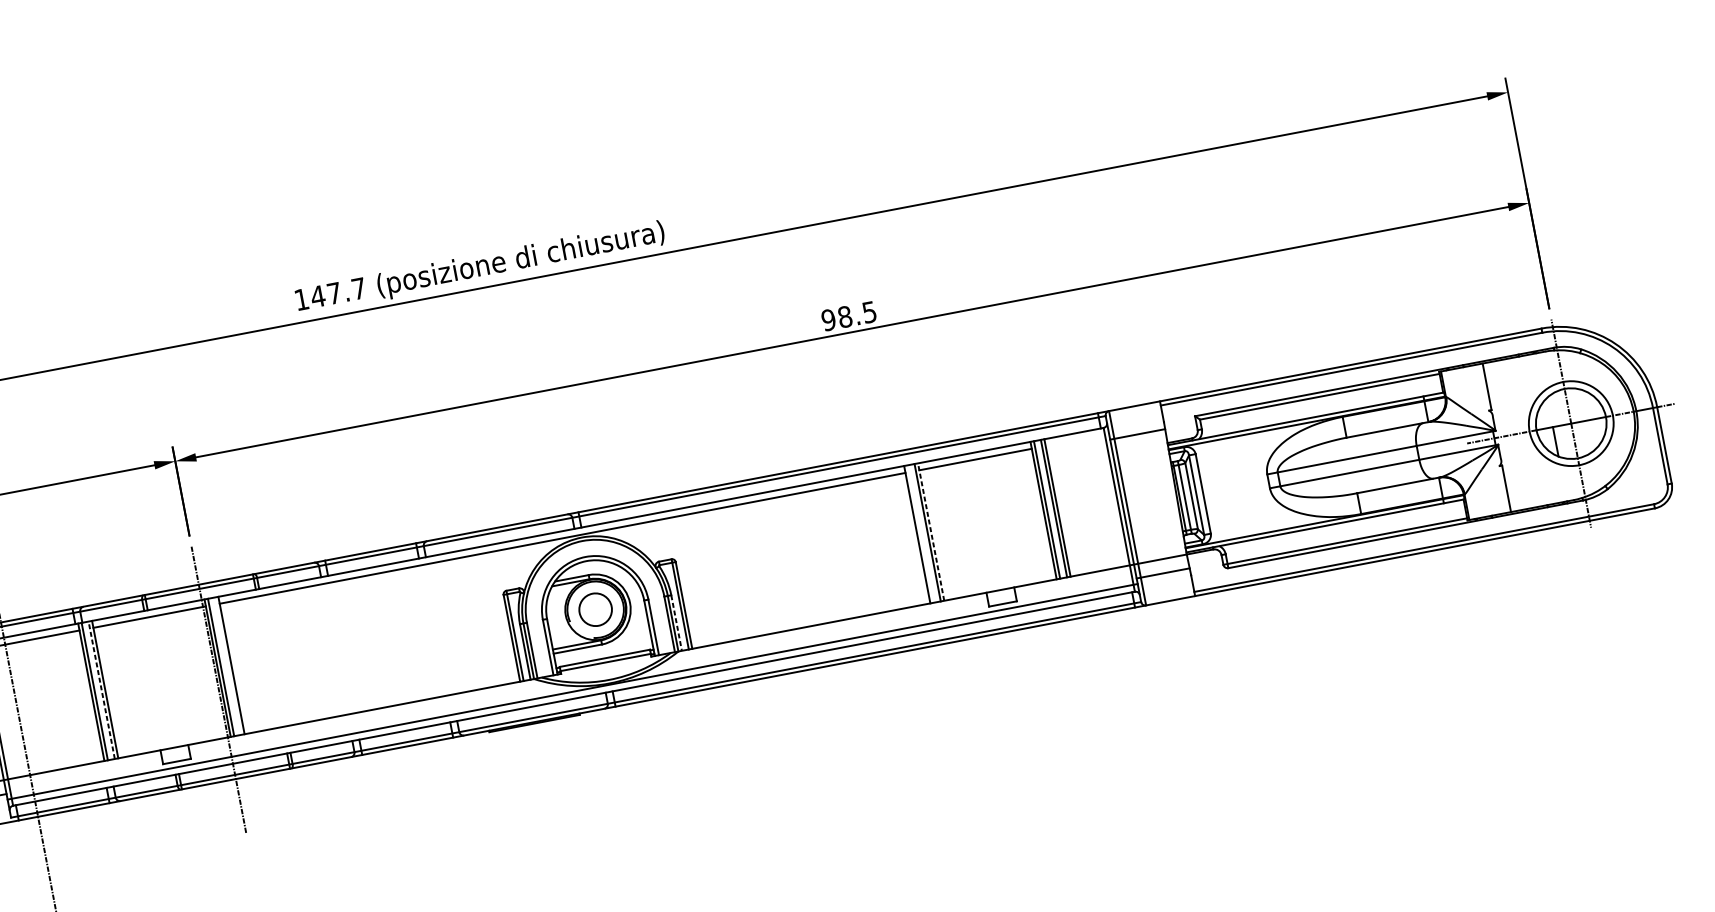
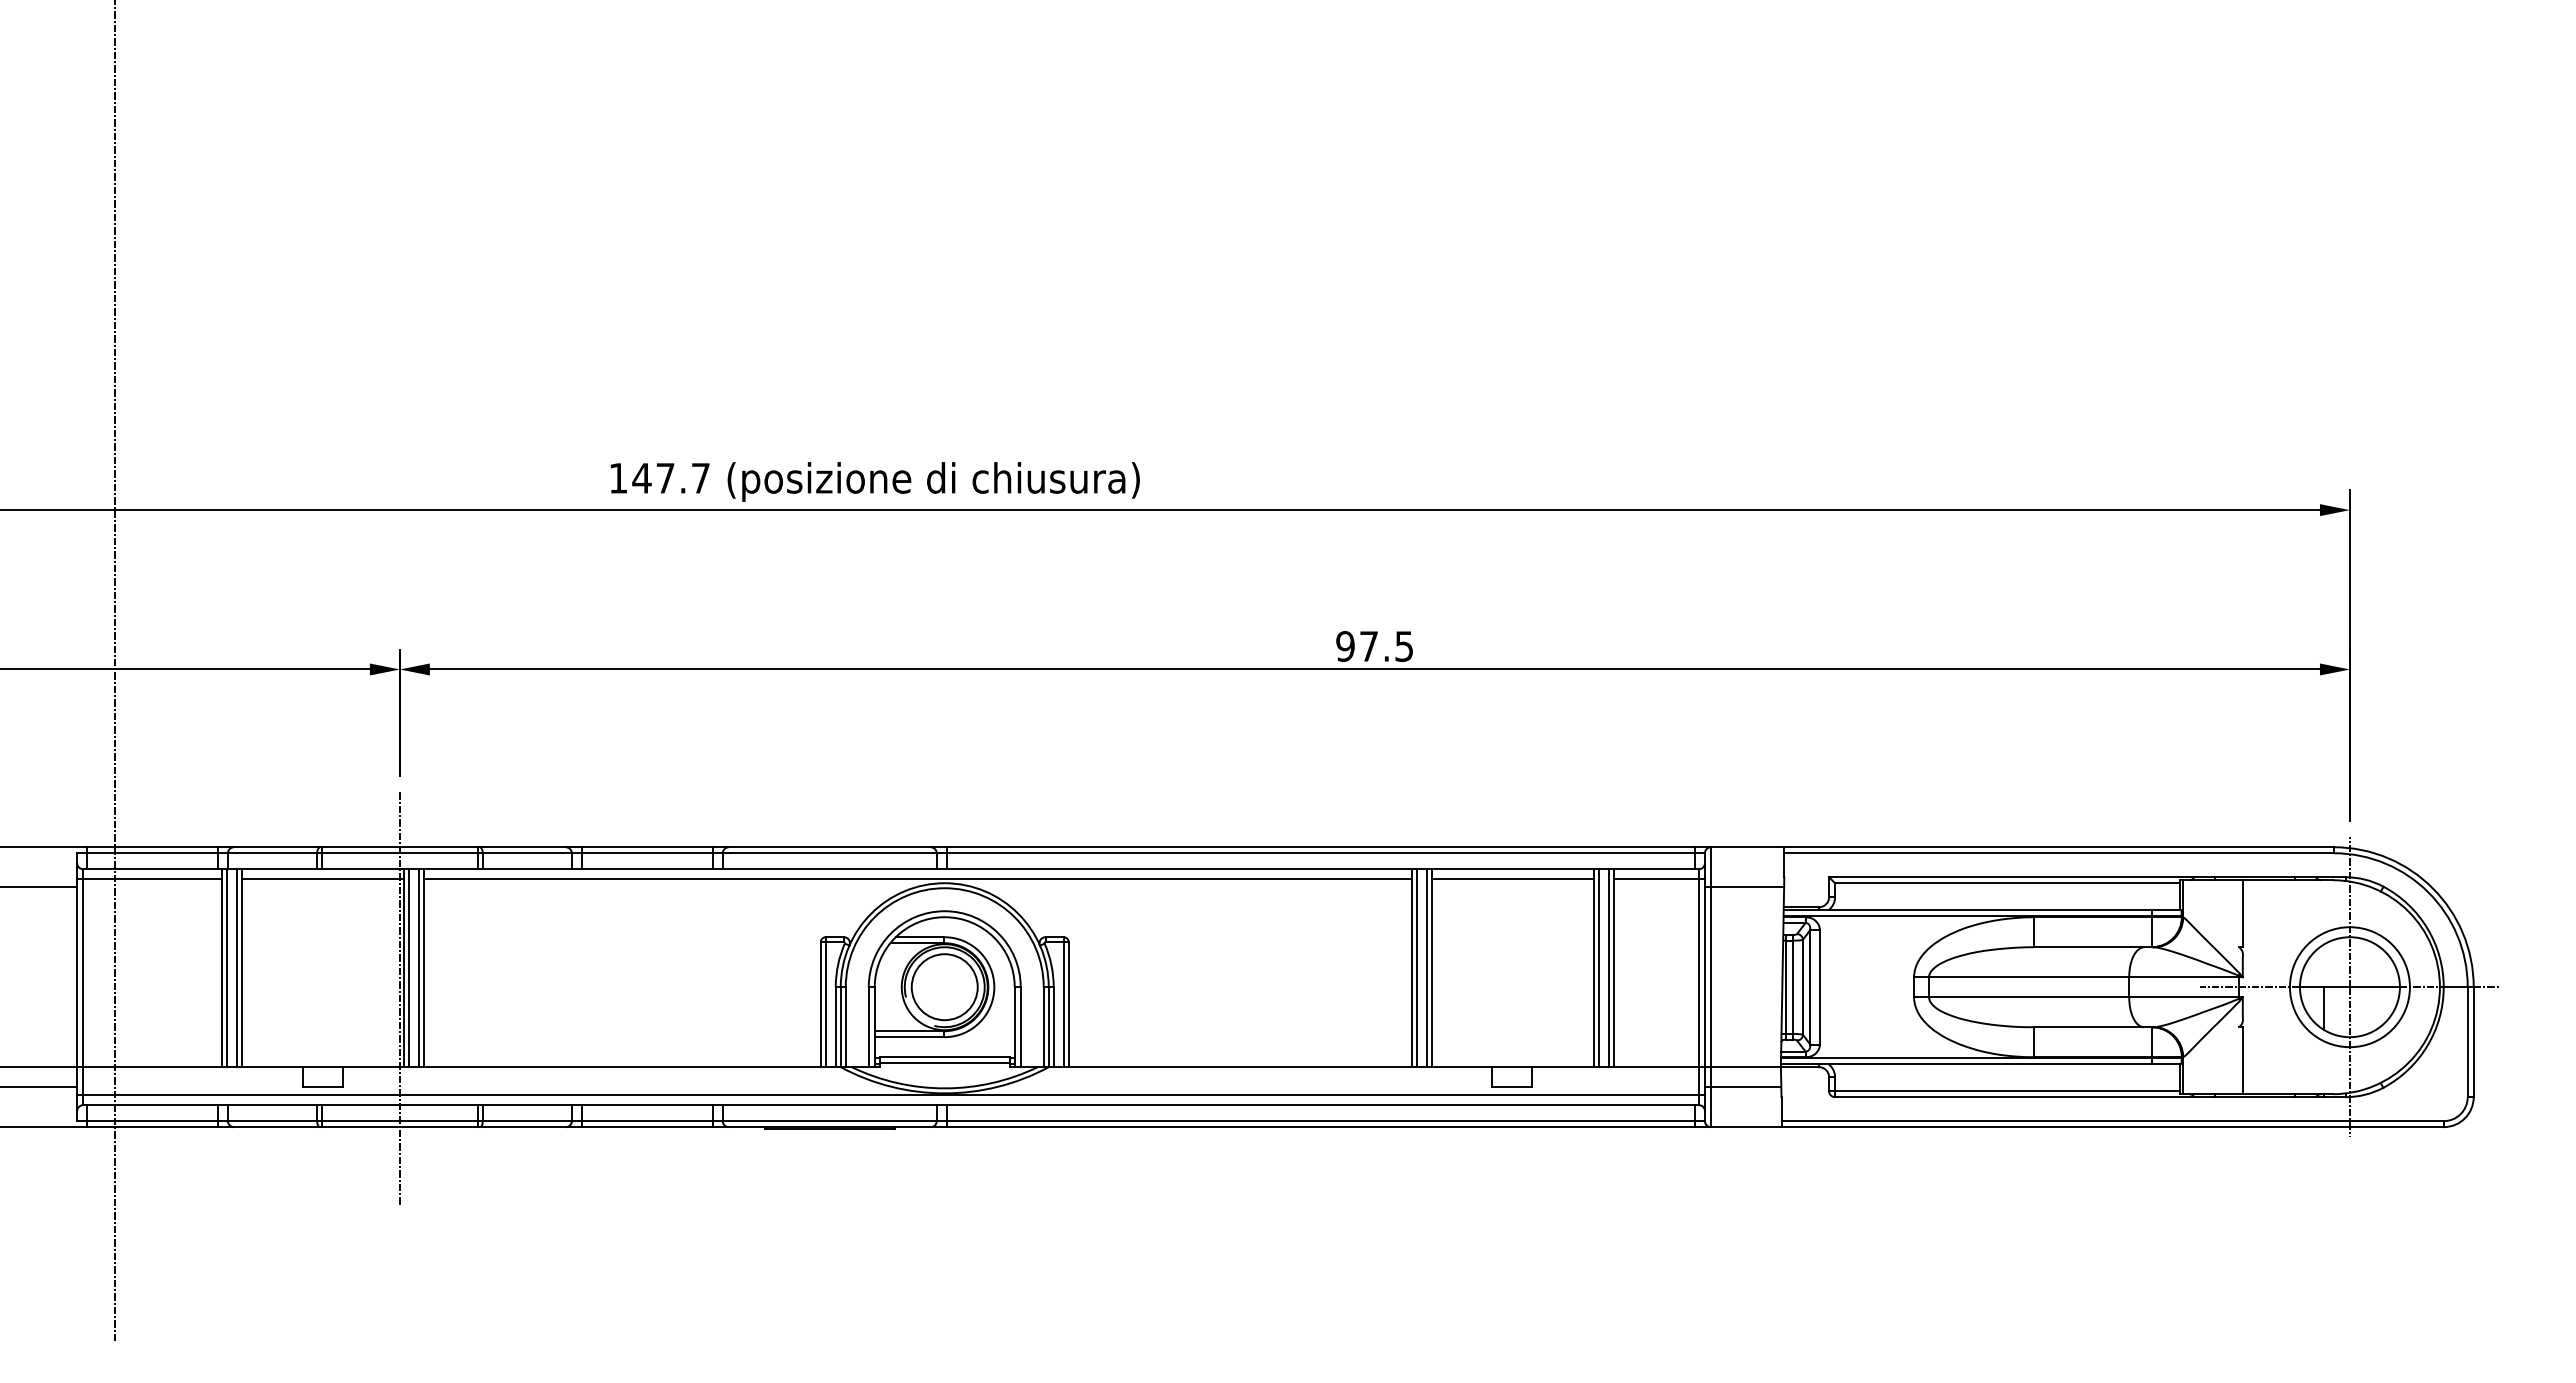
text: (845, 316) -> (1369, 646), 98.5 -> 97.5
line: (1076, 440) -> (1658, 879), added
line: (931, 532) -> (1431, 968), dashed -> solid
line: (920, 534) -> (1416, 968), added
circle: (595, 609) -> (944, 987), size x1.43
line: (676, 623) -> (1053, 1027), dashed -> solid
line: (227, 666) -> (418, 968), added
line: (101, 690) -> (236, 968), dashed -> solid

